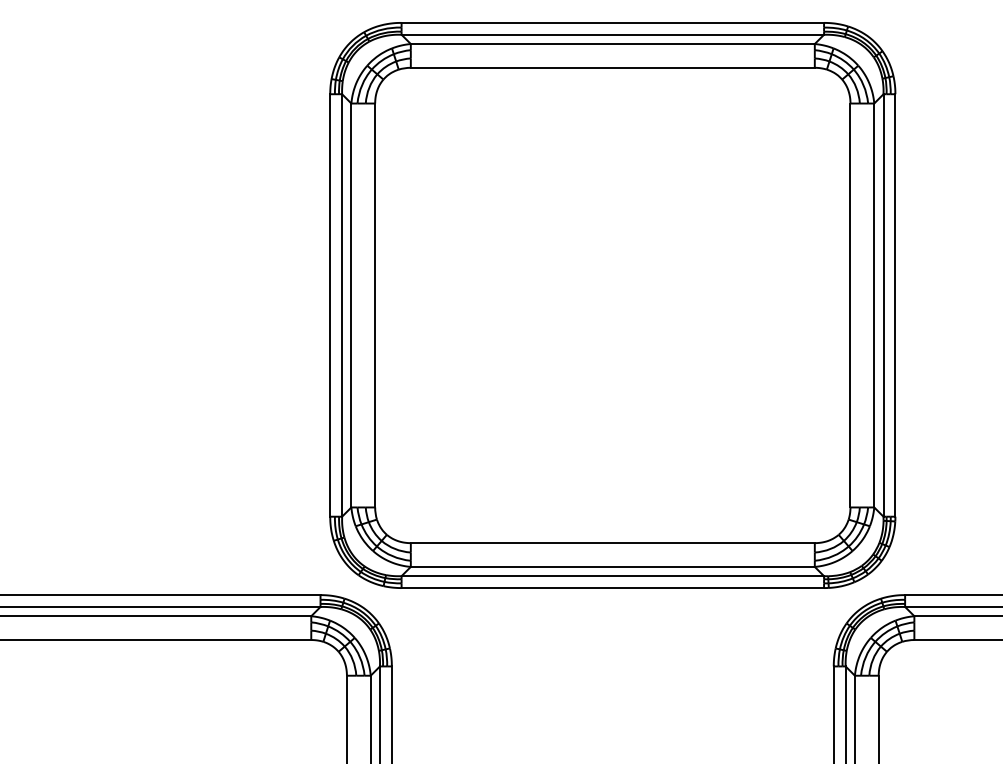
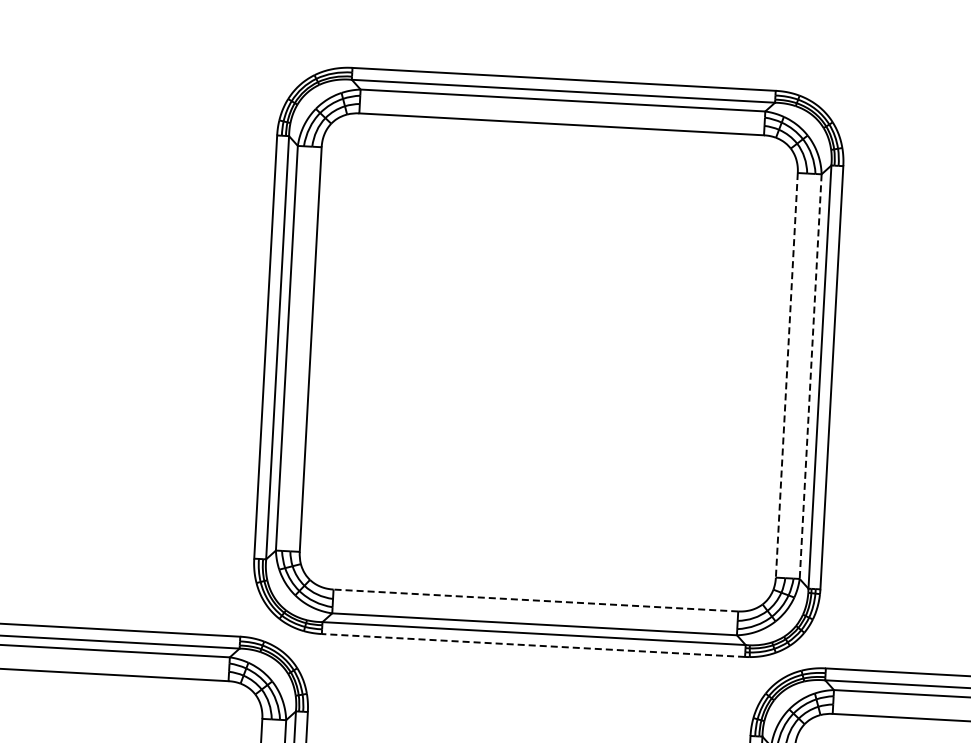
line: (850, 305) -> (786, 375), solid -> dashed
line: (874, 305) -> (810, 376), solid -> dashed
line: (612, 543) -> (535, 600), solid -> dashed
line: (612, 588) -> (533, 645), solid -> dashed

